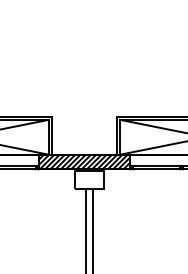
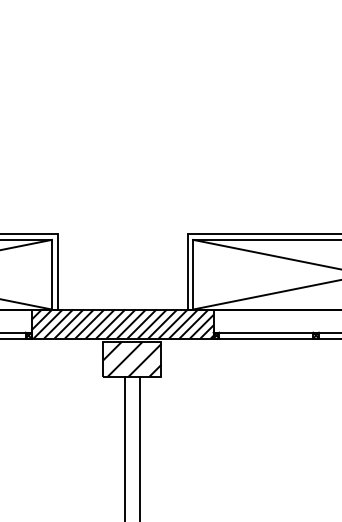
hatch: (88, 179) -> (130, 358), added

